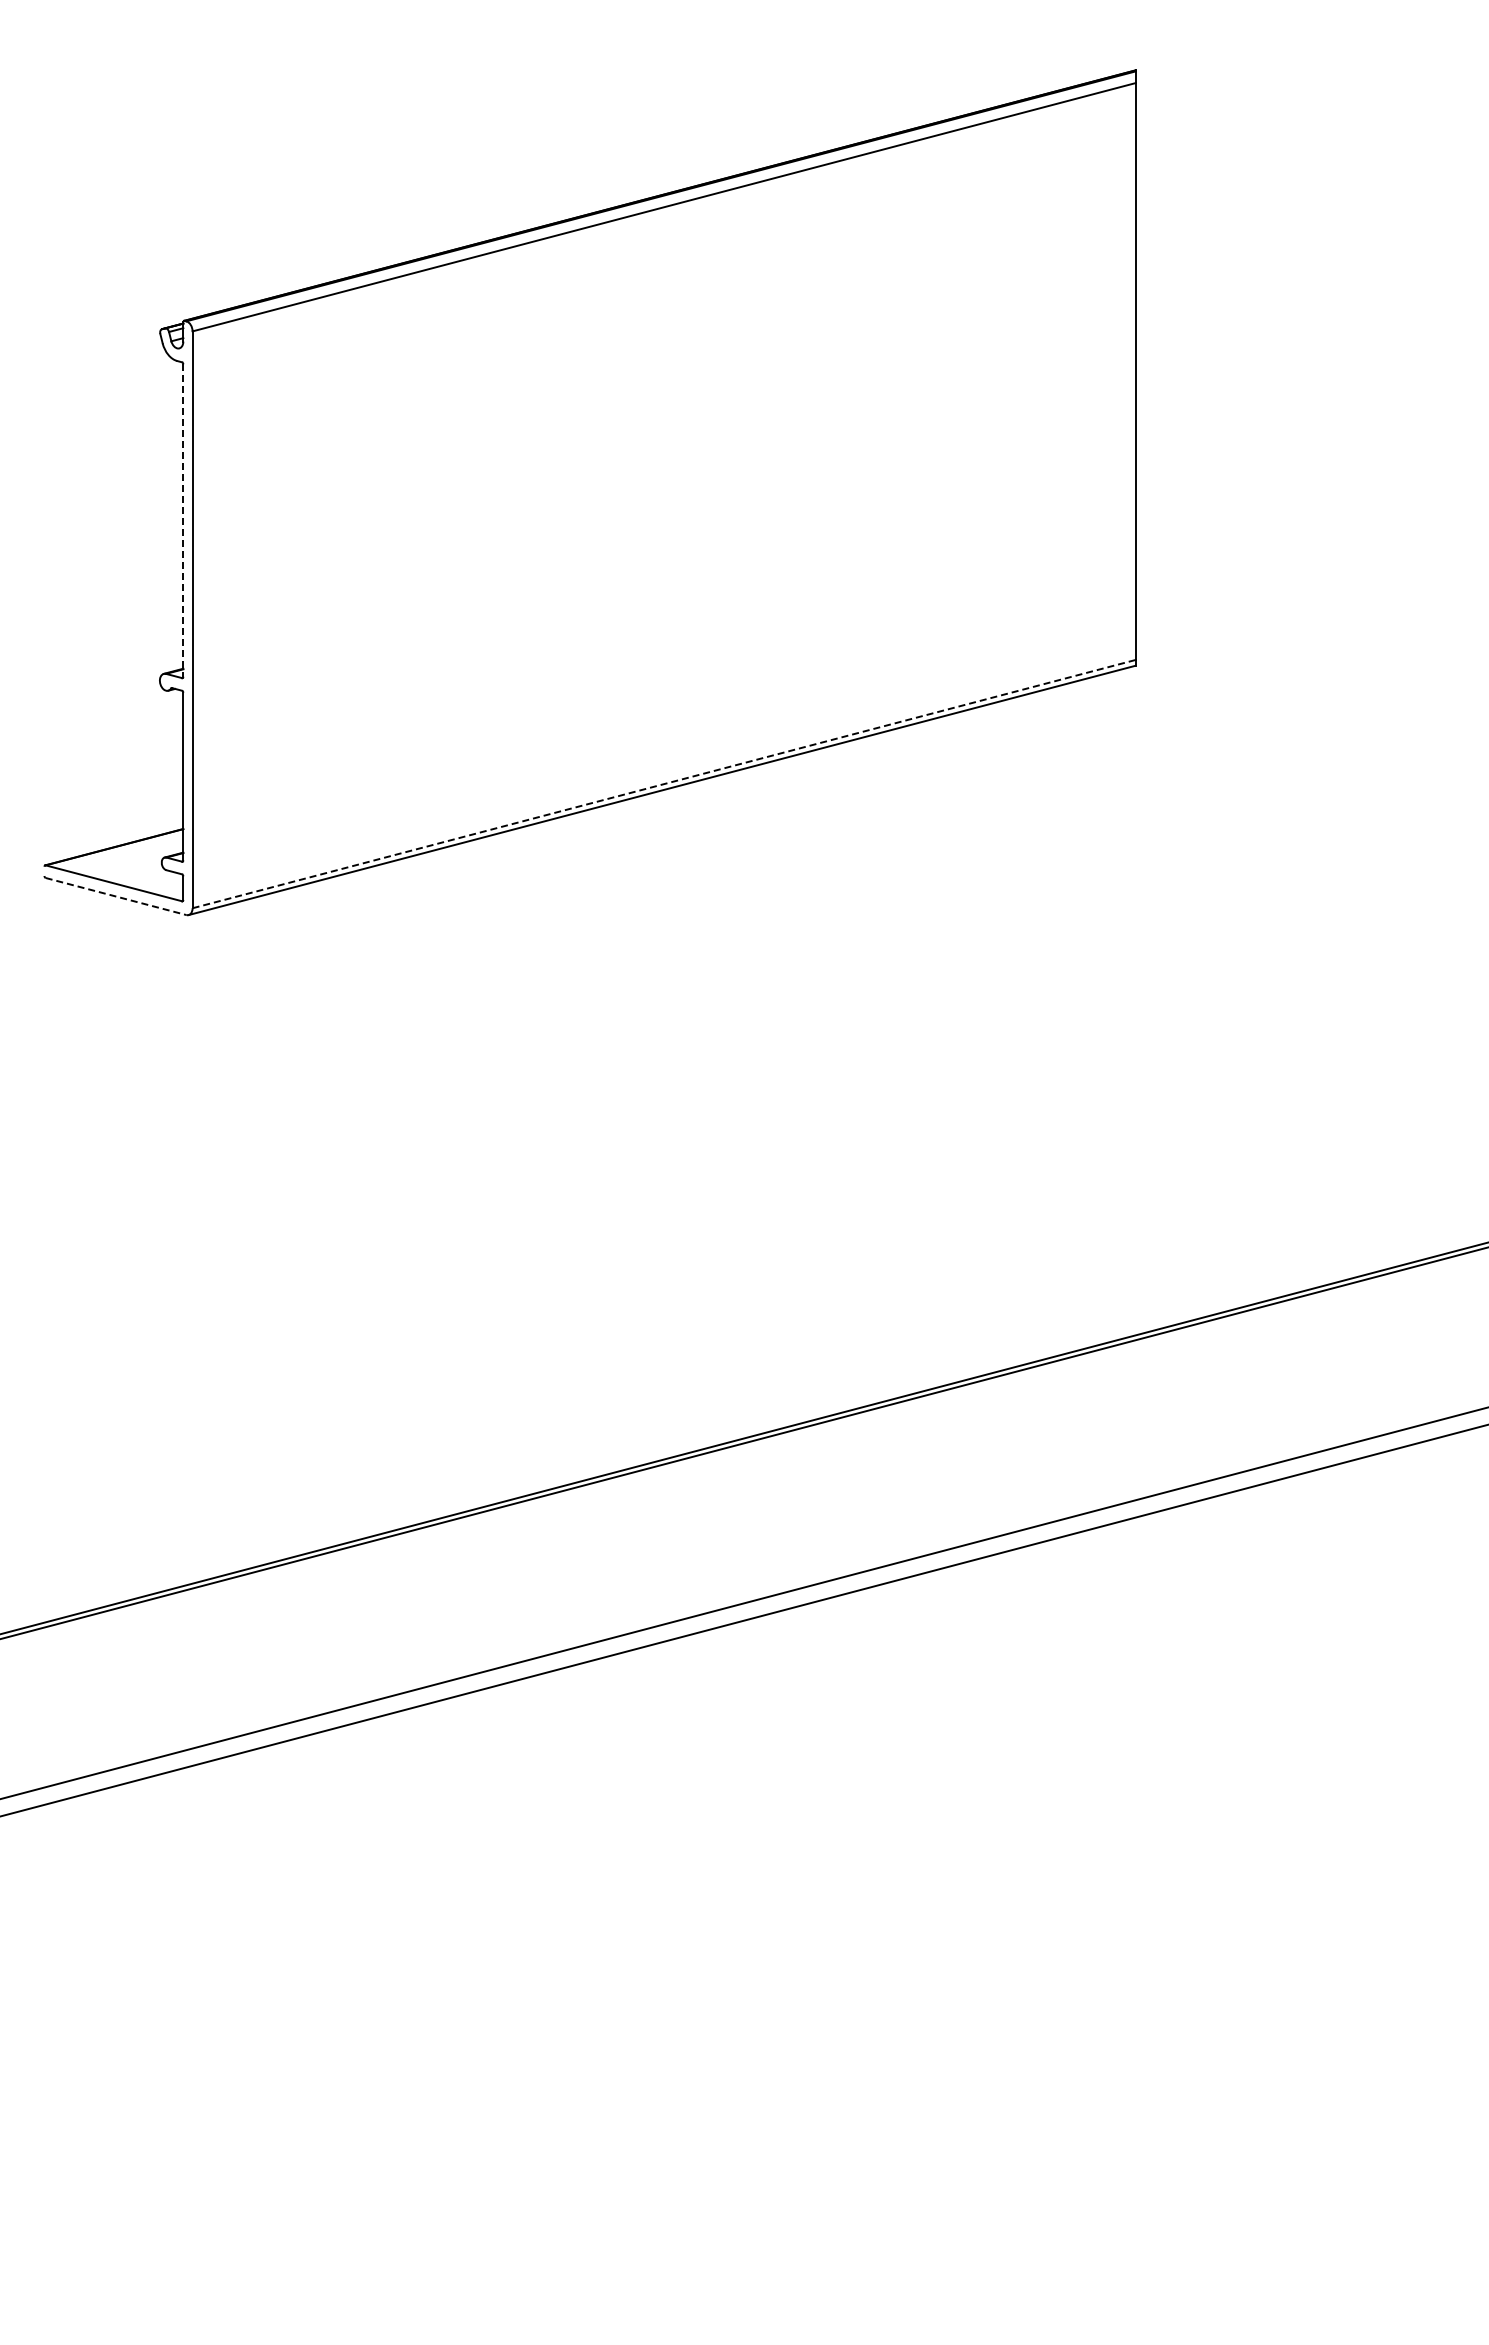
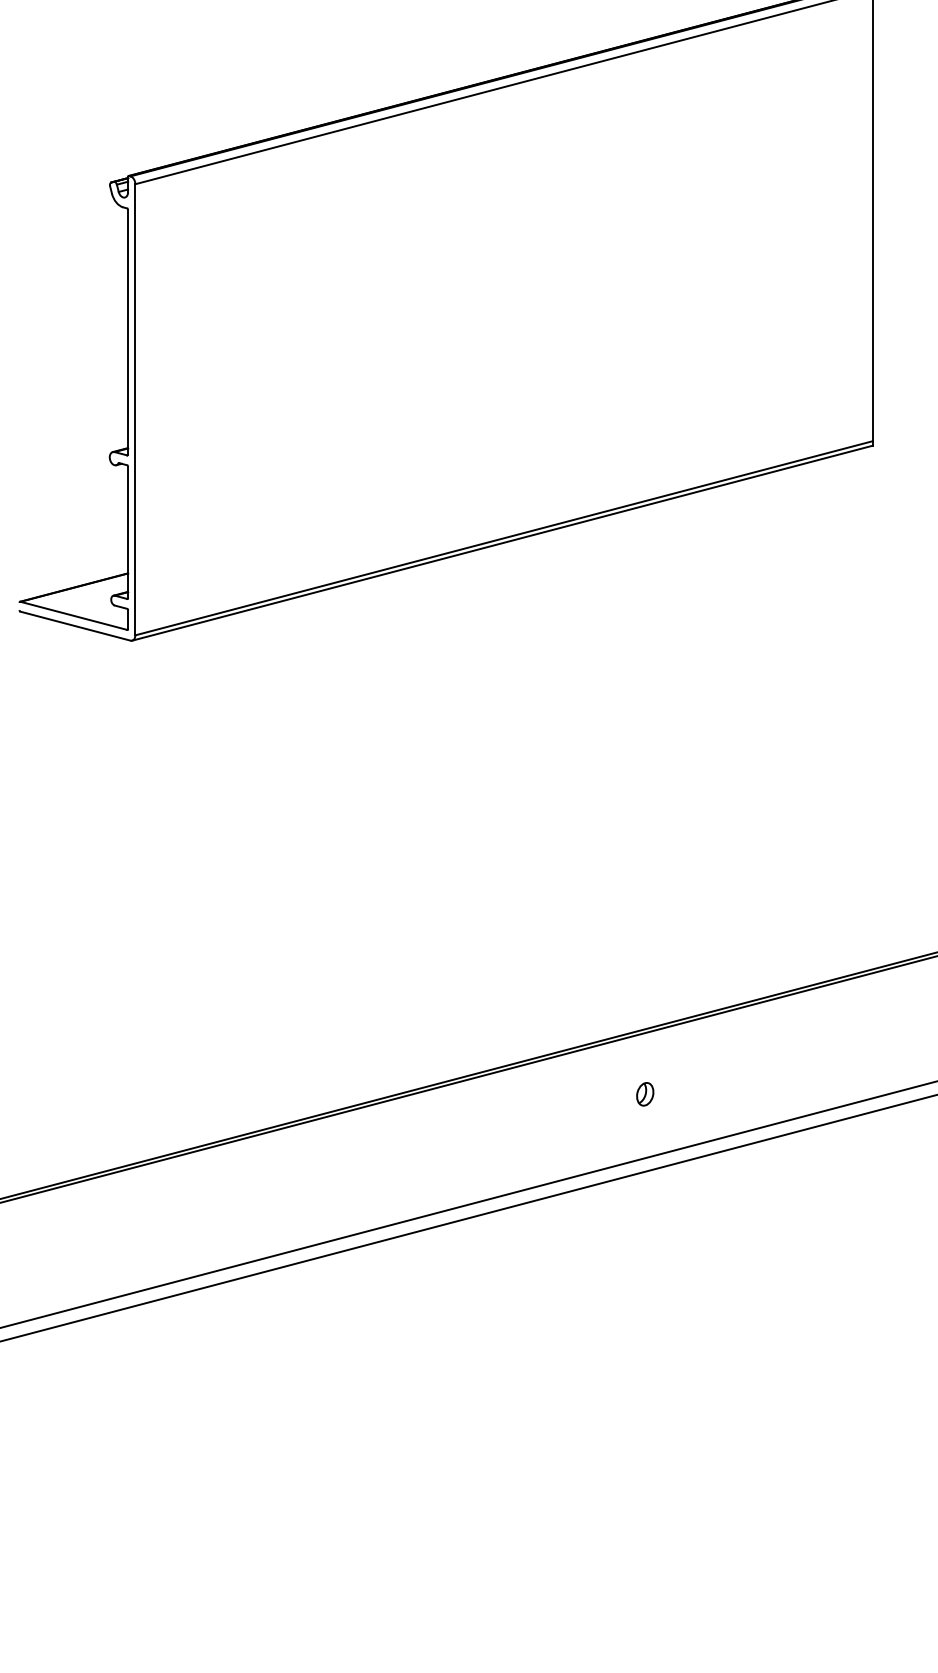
line: (183, 521) -> (128, 332), dashed -> solid
line: (664, 784) -> (504, 538), dashed -> solid
line: (116, 896) -> (75, 626), dashed -> solid
part: (844, 1494) -> (645, 1093), added

